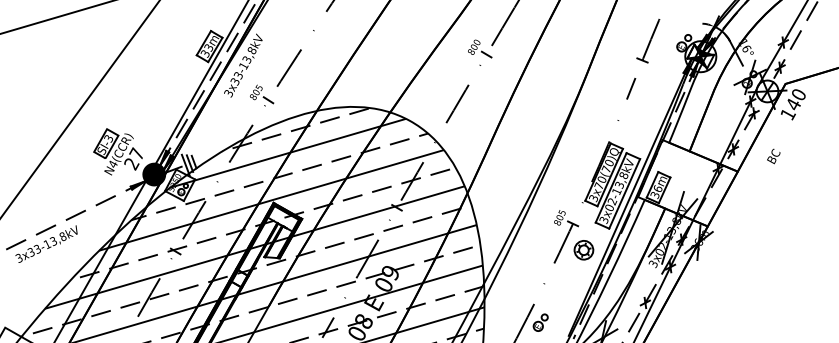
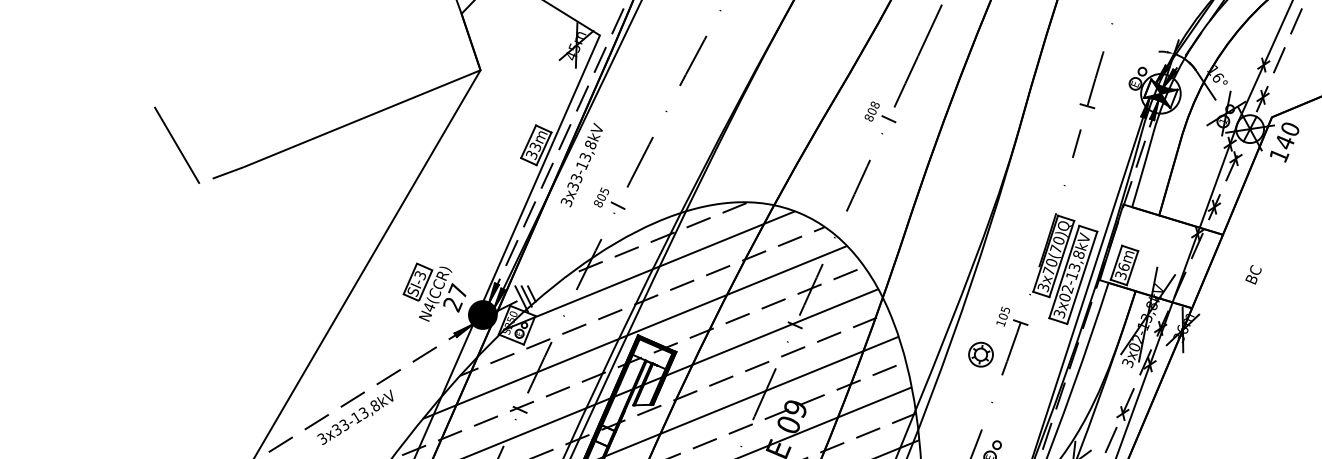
text: (476, 41) -> (874, 104), 800 -> 808
text: (773, 156) -> (1253, 274), moved
text: (557, 222) -> (1000, 323), 805 -> 105
part: (583, 250) -> (980, 354), moved

